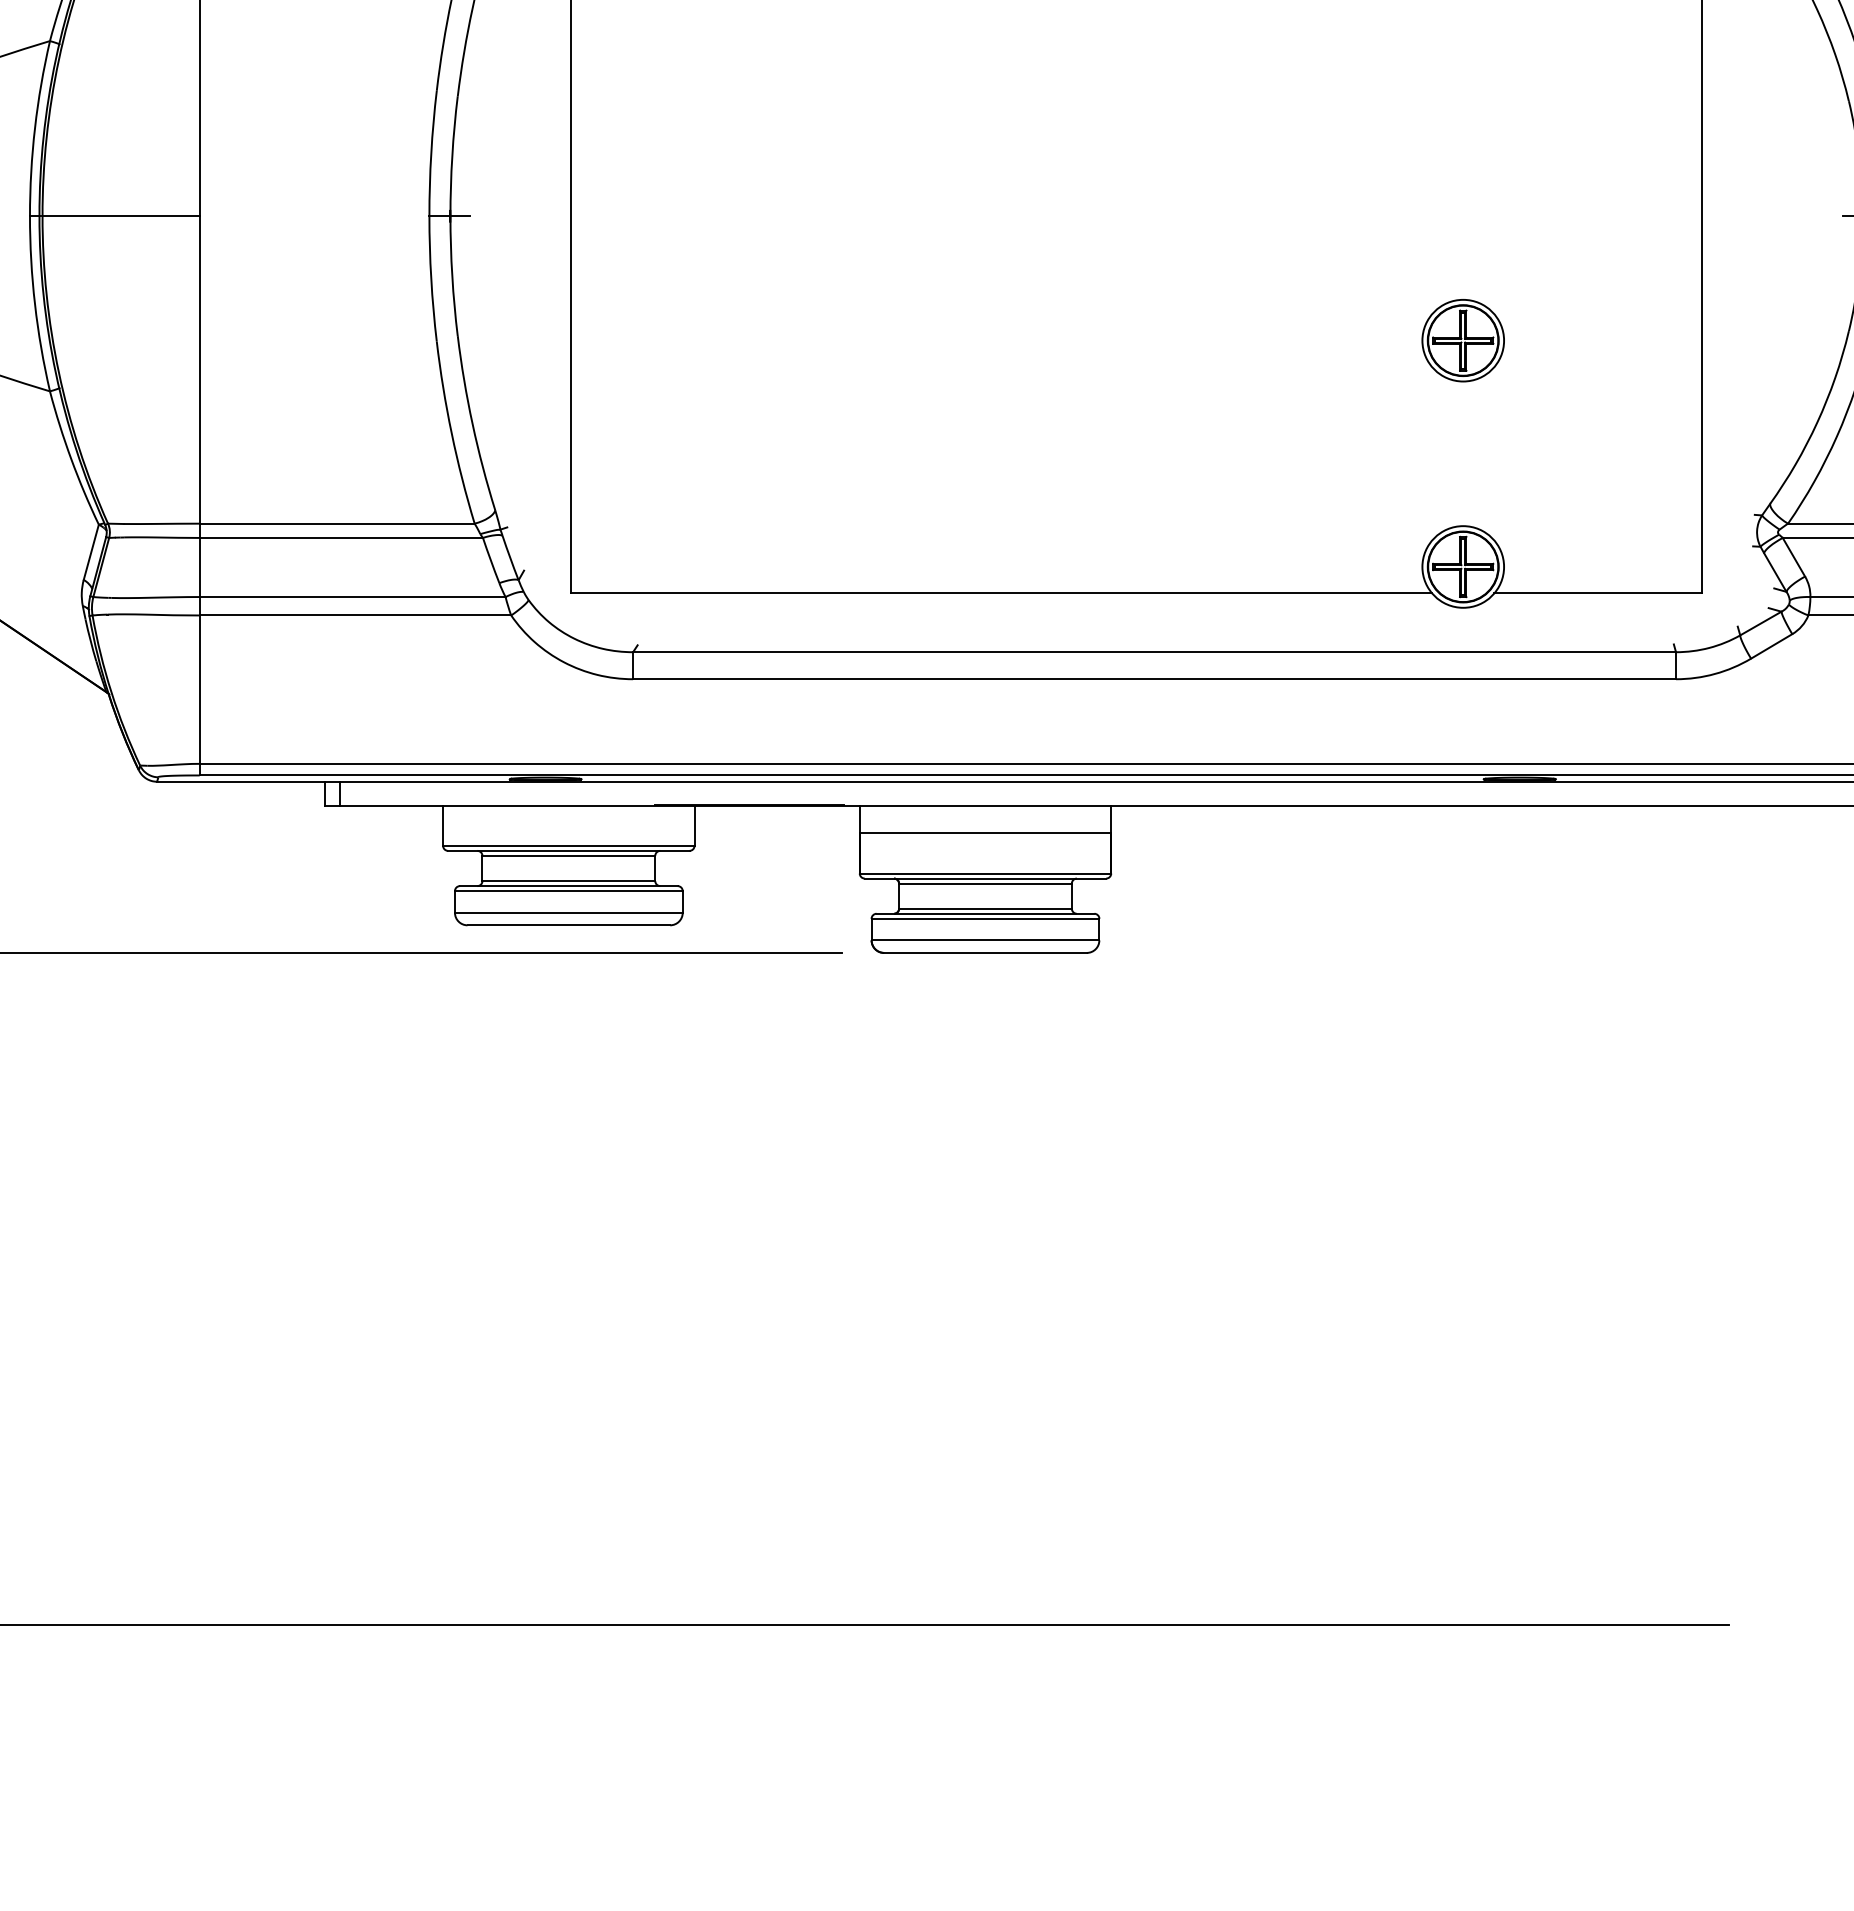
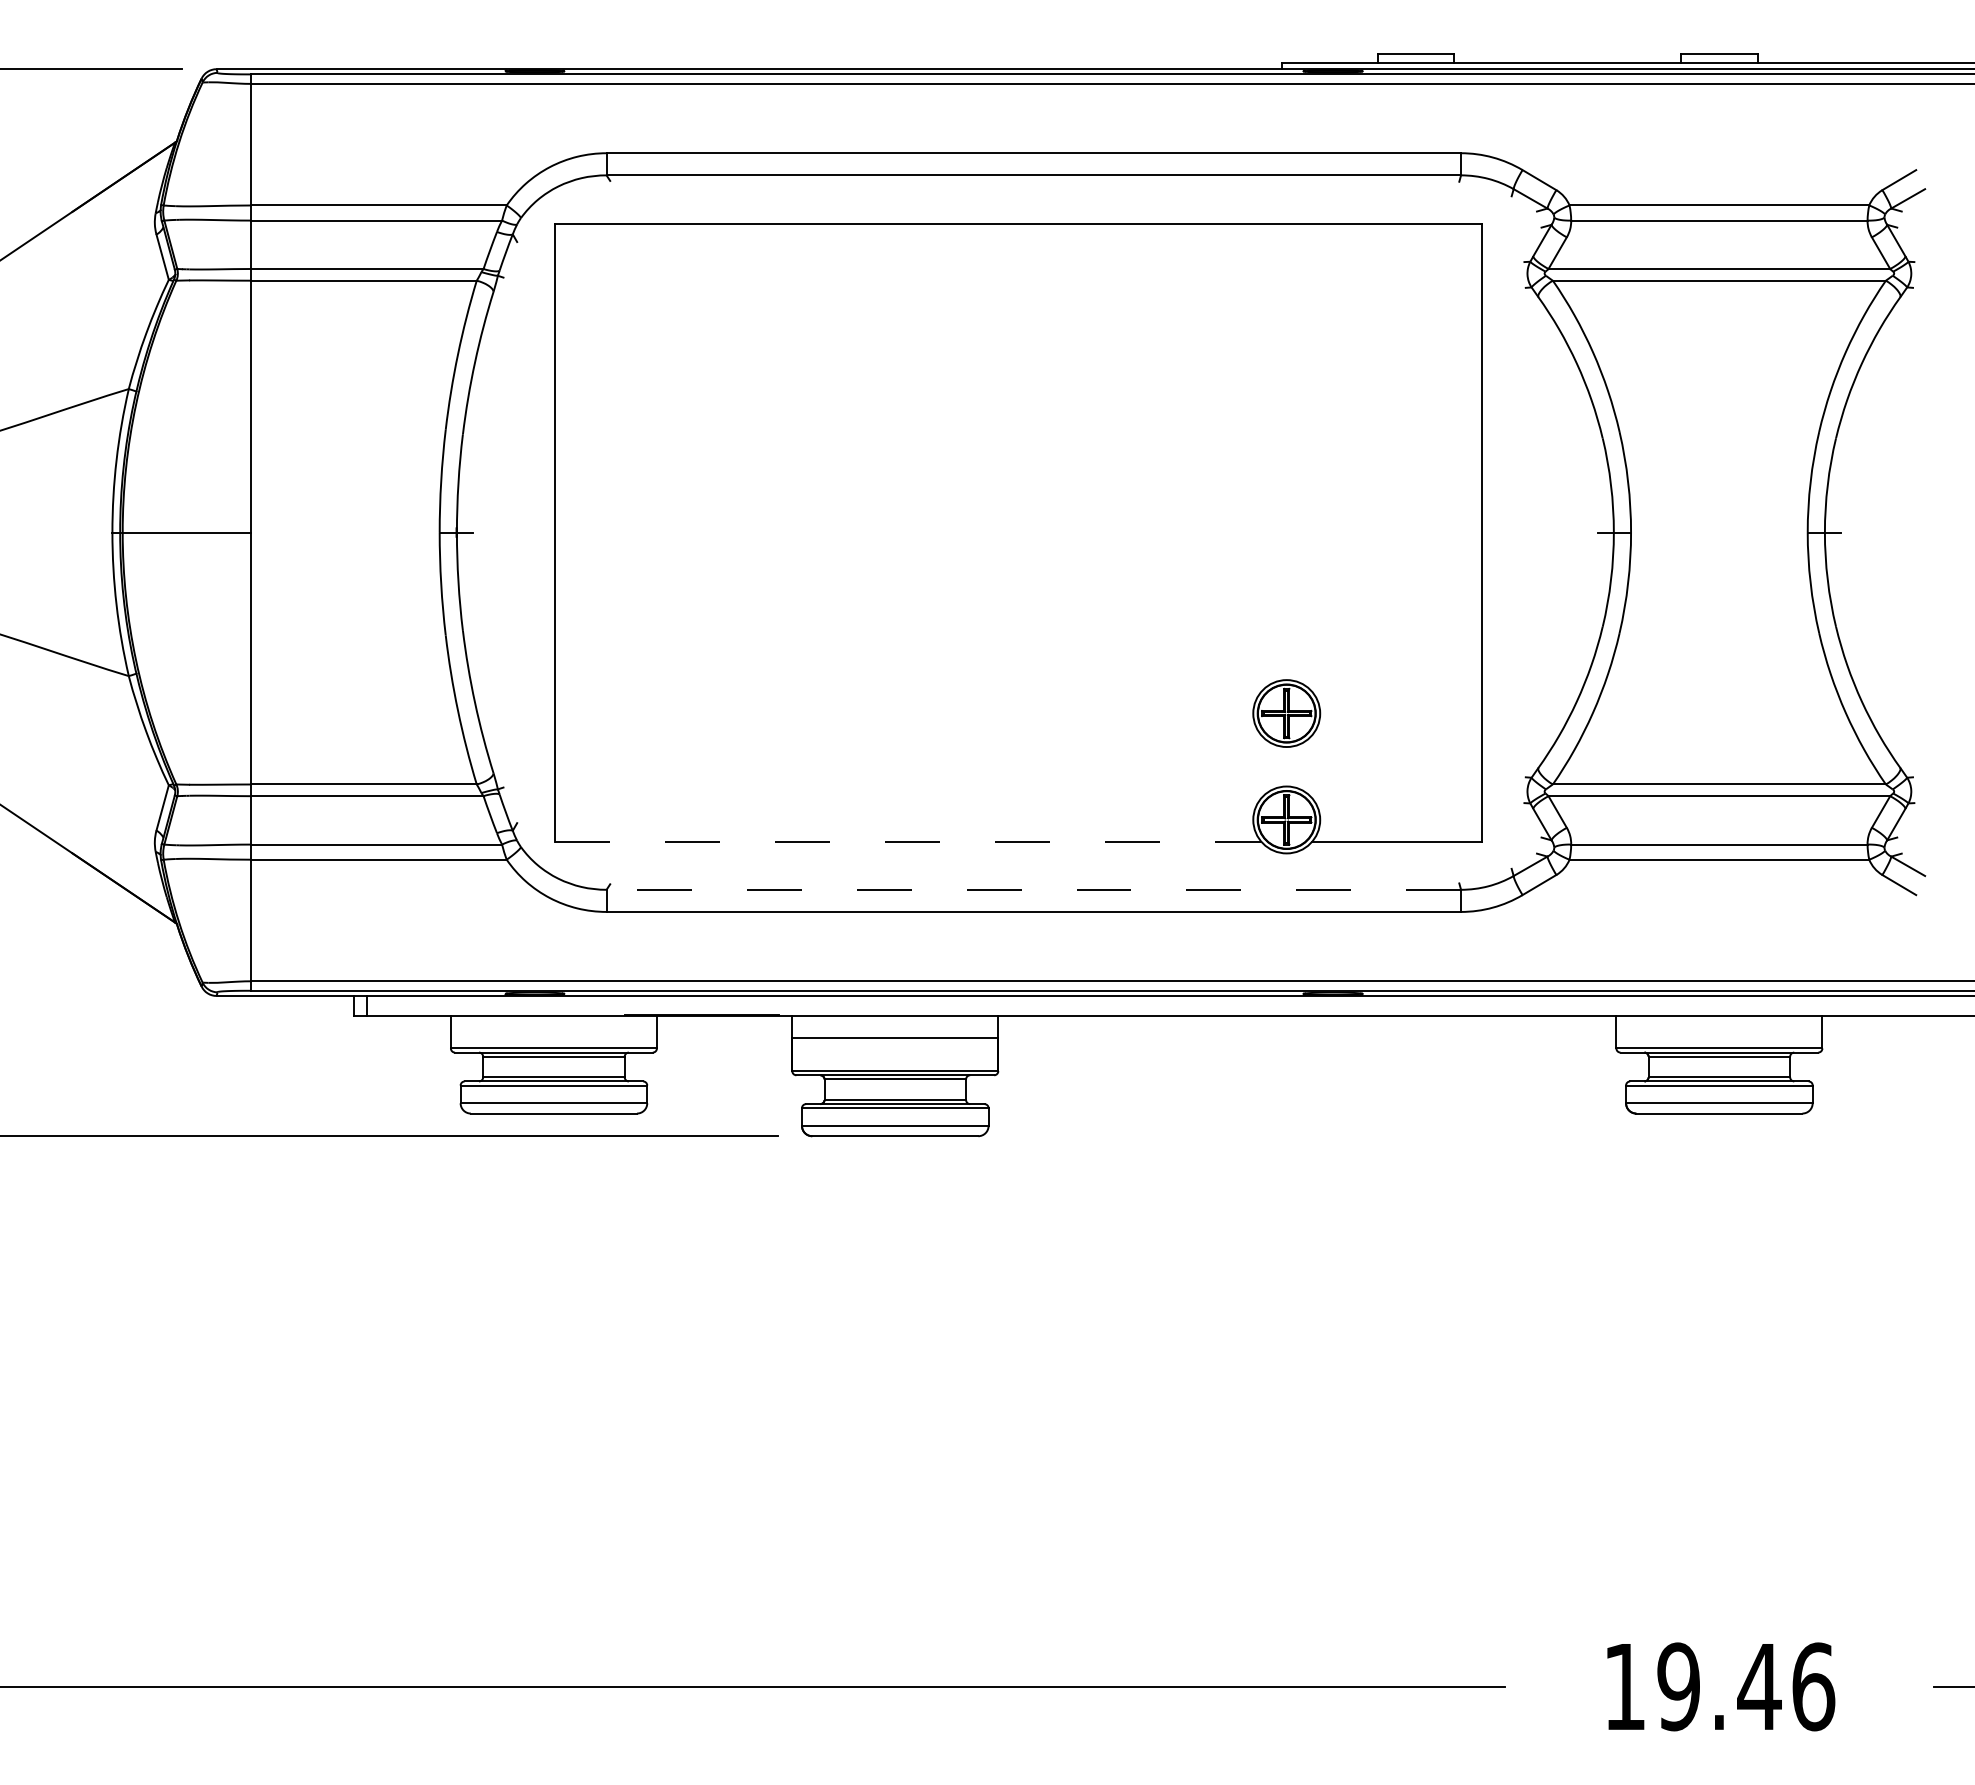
part: (1462, 340) -> (1286, 713), moved
line: (1001, 593) -> (908, 841), solid -> dashed
line: (1154, 651) -> (1033, 889), solid -> dashed

